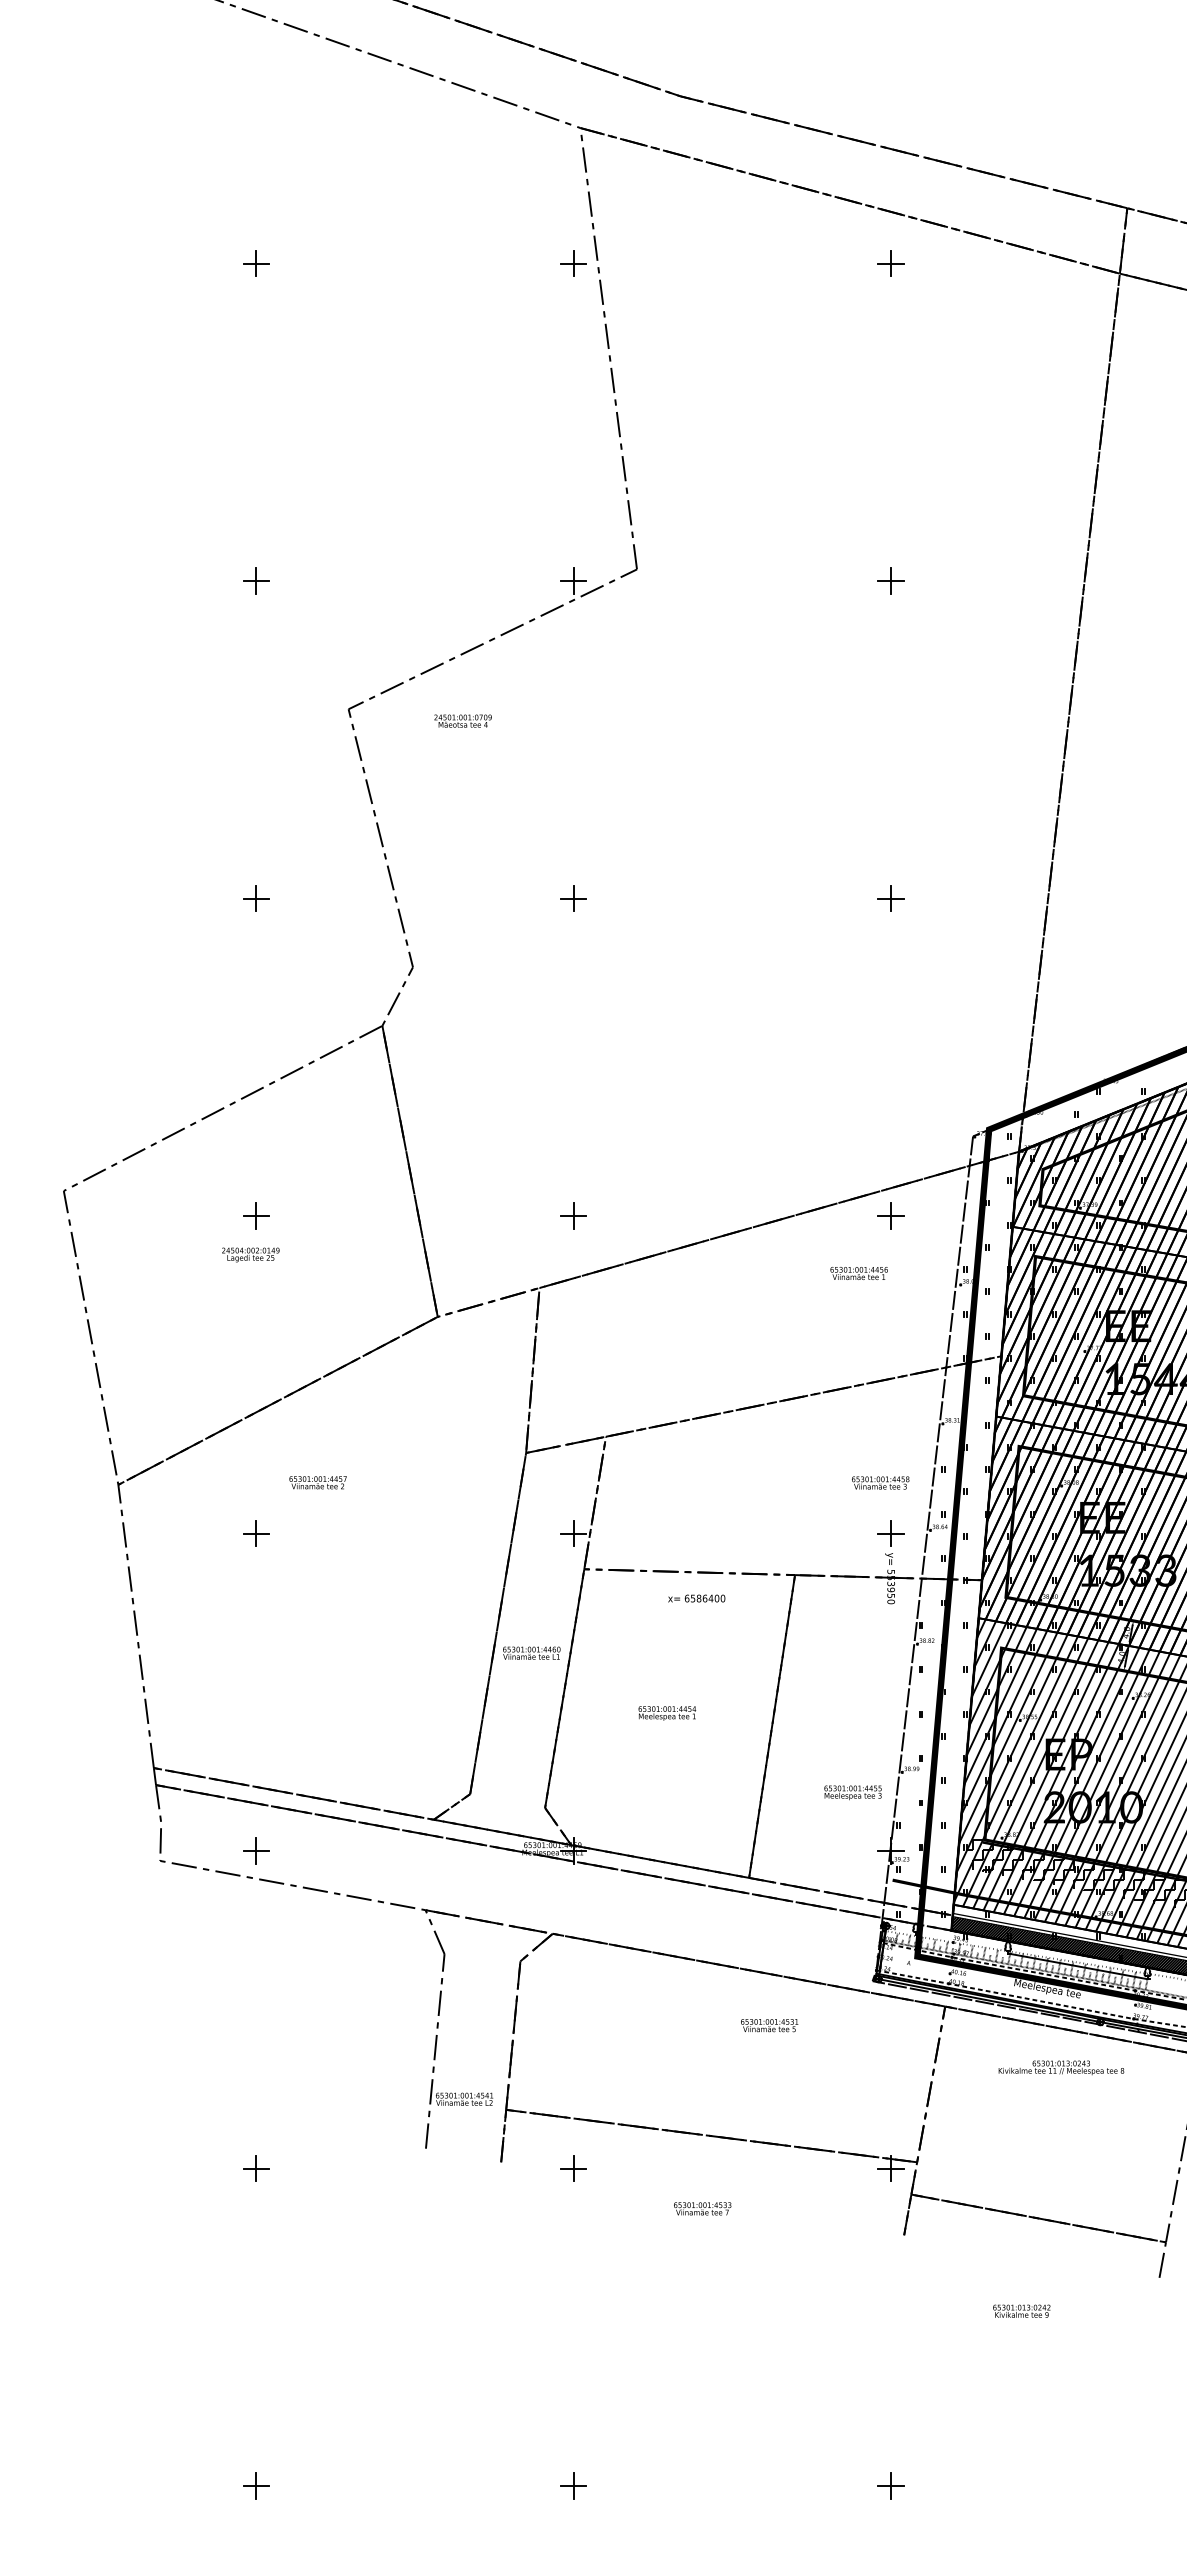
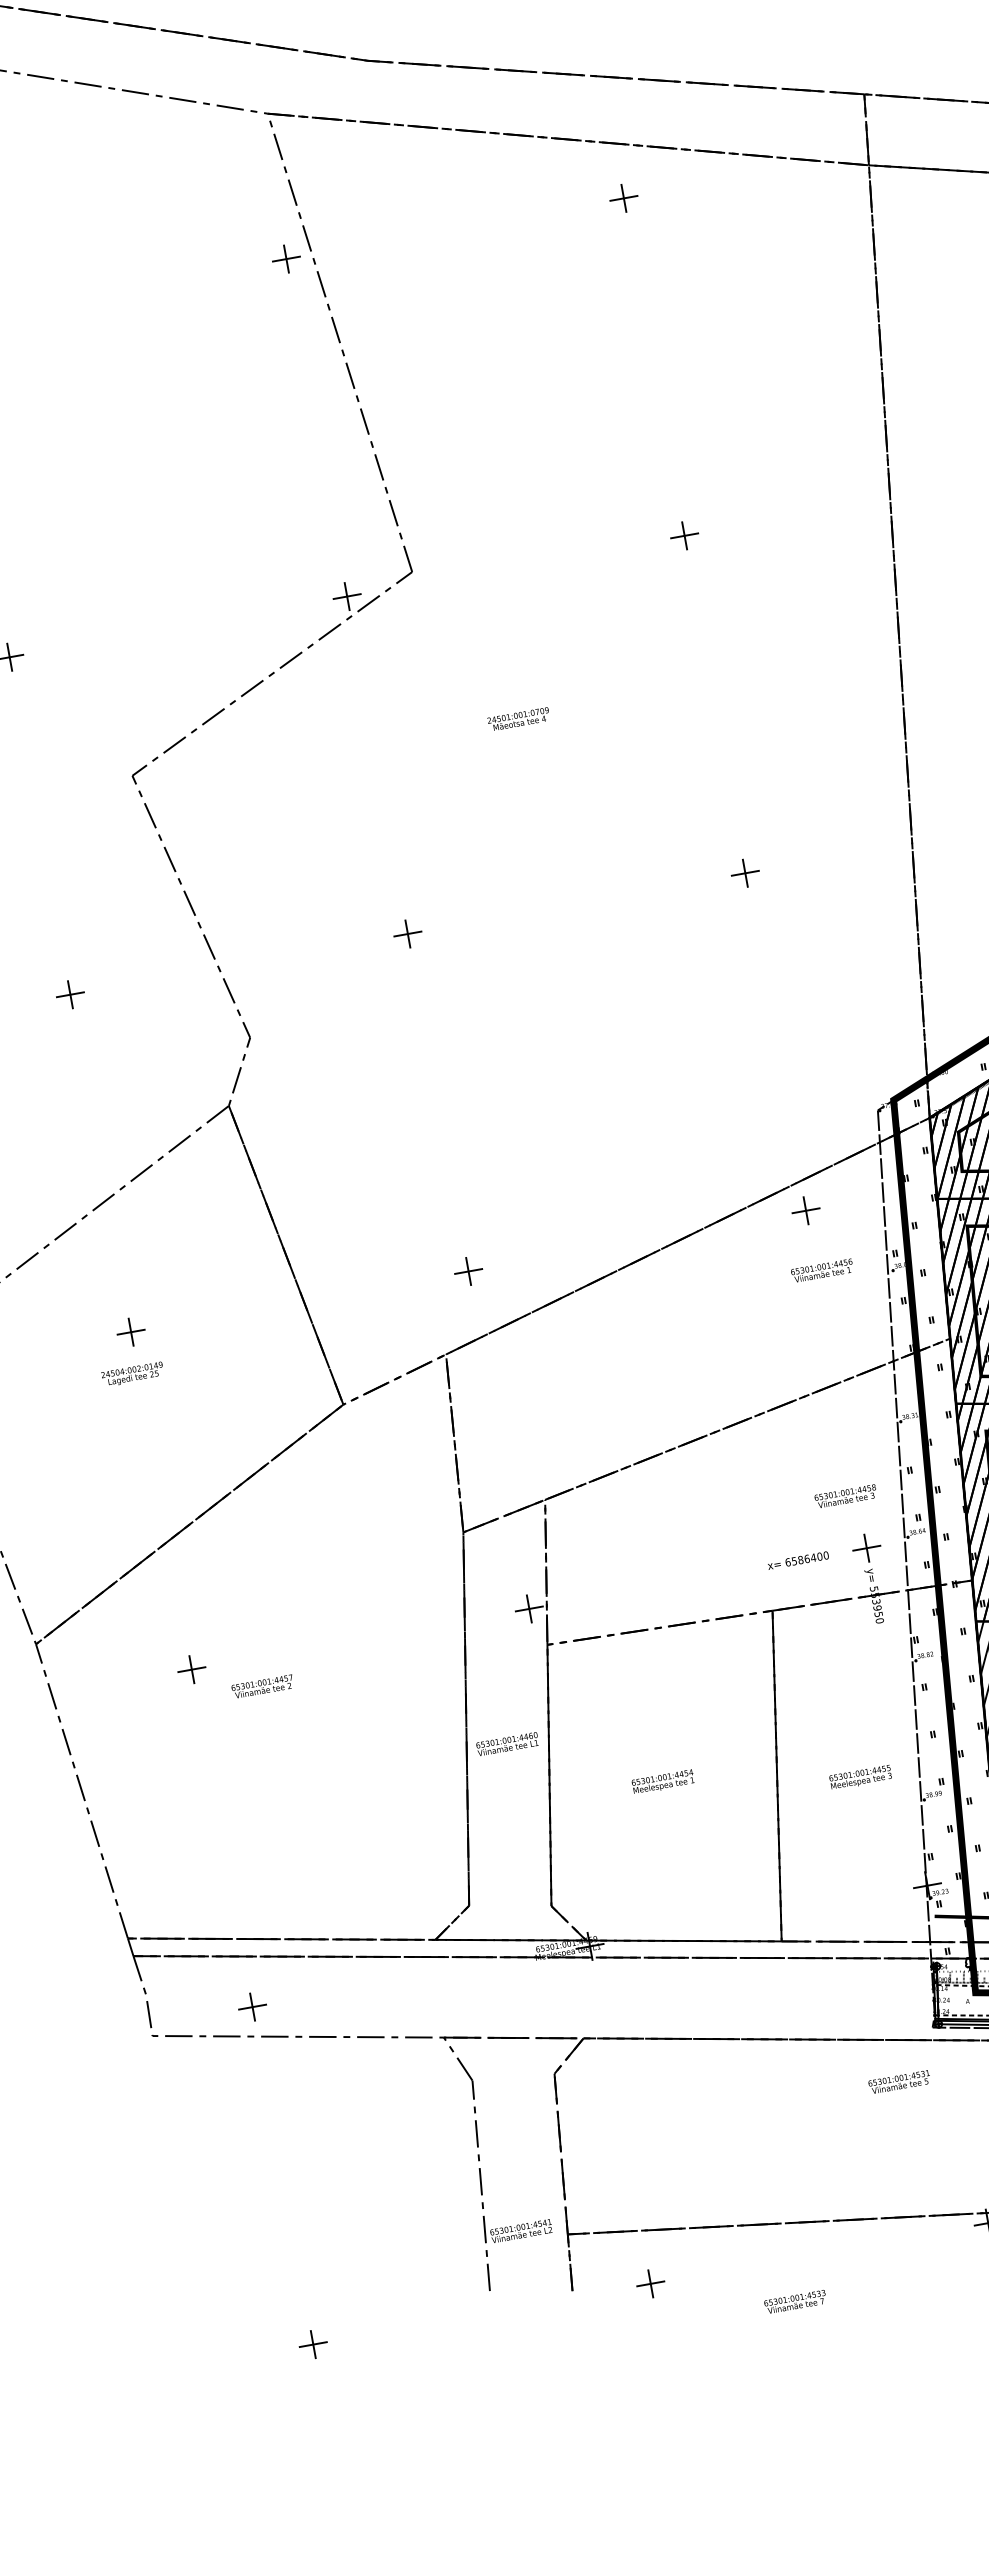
text: (462, 720) -> (518, 718), moved
text: (858, 1273) -> (821, 1270), moved
text: (317, 1482) -> (262, 1686), moved
text: (696, 1598) -> (798, 1560), moved
text: (852, 1792) -> (860, 1777), moved
text: (769, 2025) -> (899, 2082), moved

